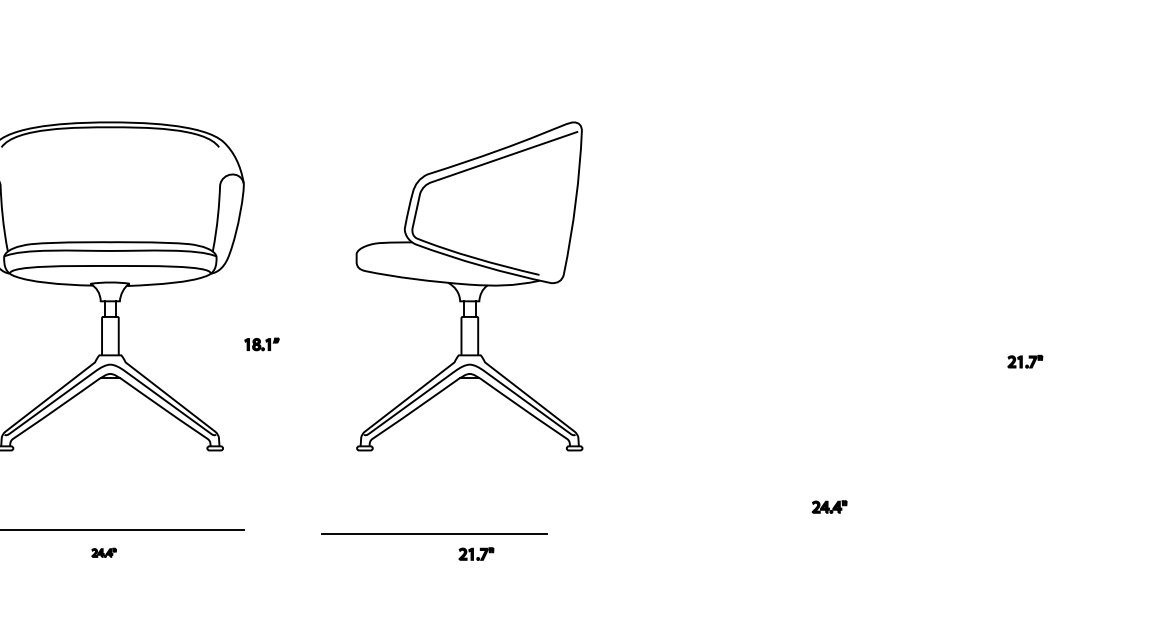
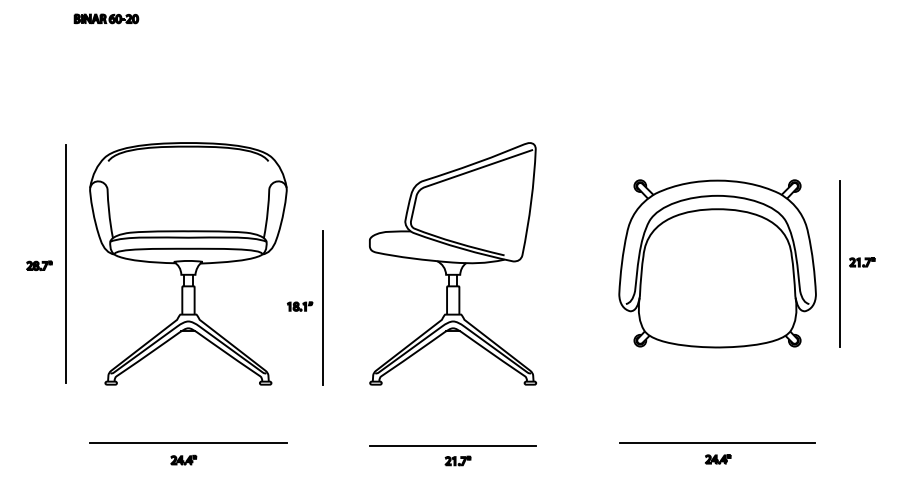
part: (828, 285) -> (717, 263), added
line: (995, 285) -> (840, 263), added
line: (293, 345) -> (323, 307), added
part: (1025, 361) -> (862, 262), moved
part: (829, 507) -> (718, 459), moved
line: (828, 528) -> (717, 442), added
line: (433, 533) -> (452, 445), moved
part: (103, 552) -> (183, 459), size x1.43

